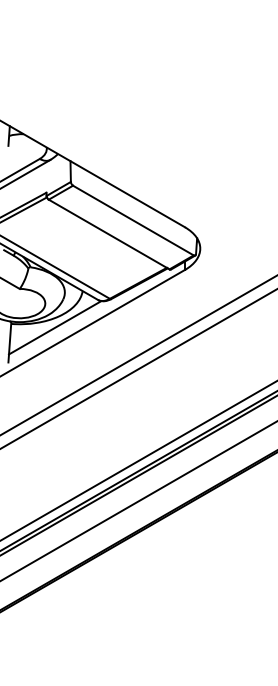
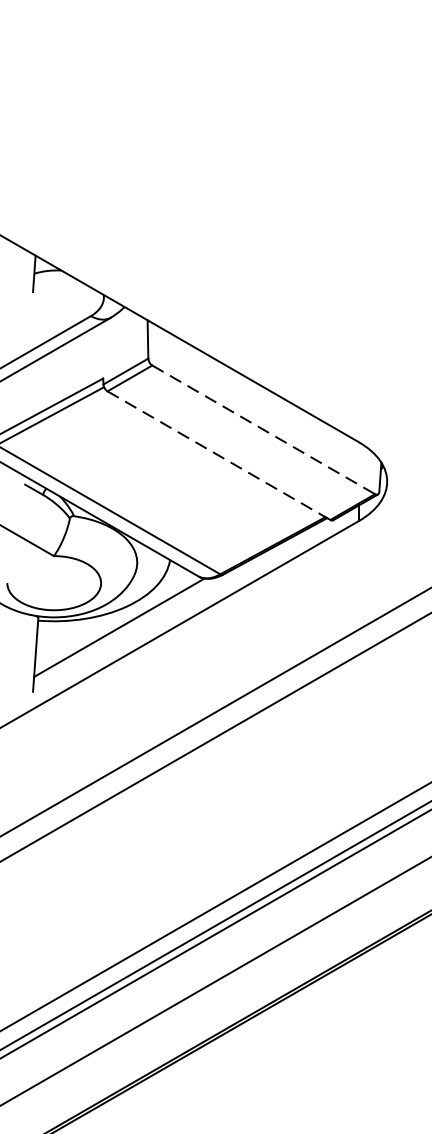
line: (133, 220) -> (263, 429), solid -> dashed
line: (109, 234) -> (219, 455), solid -> dashed

